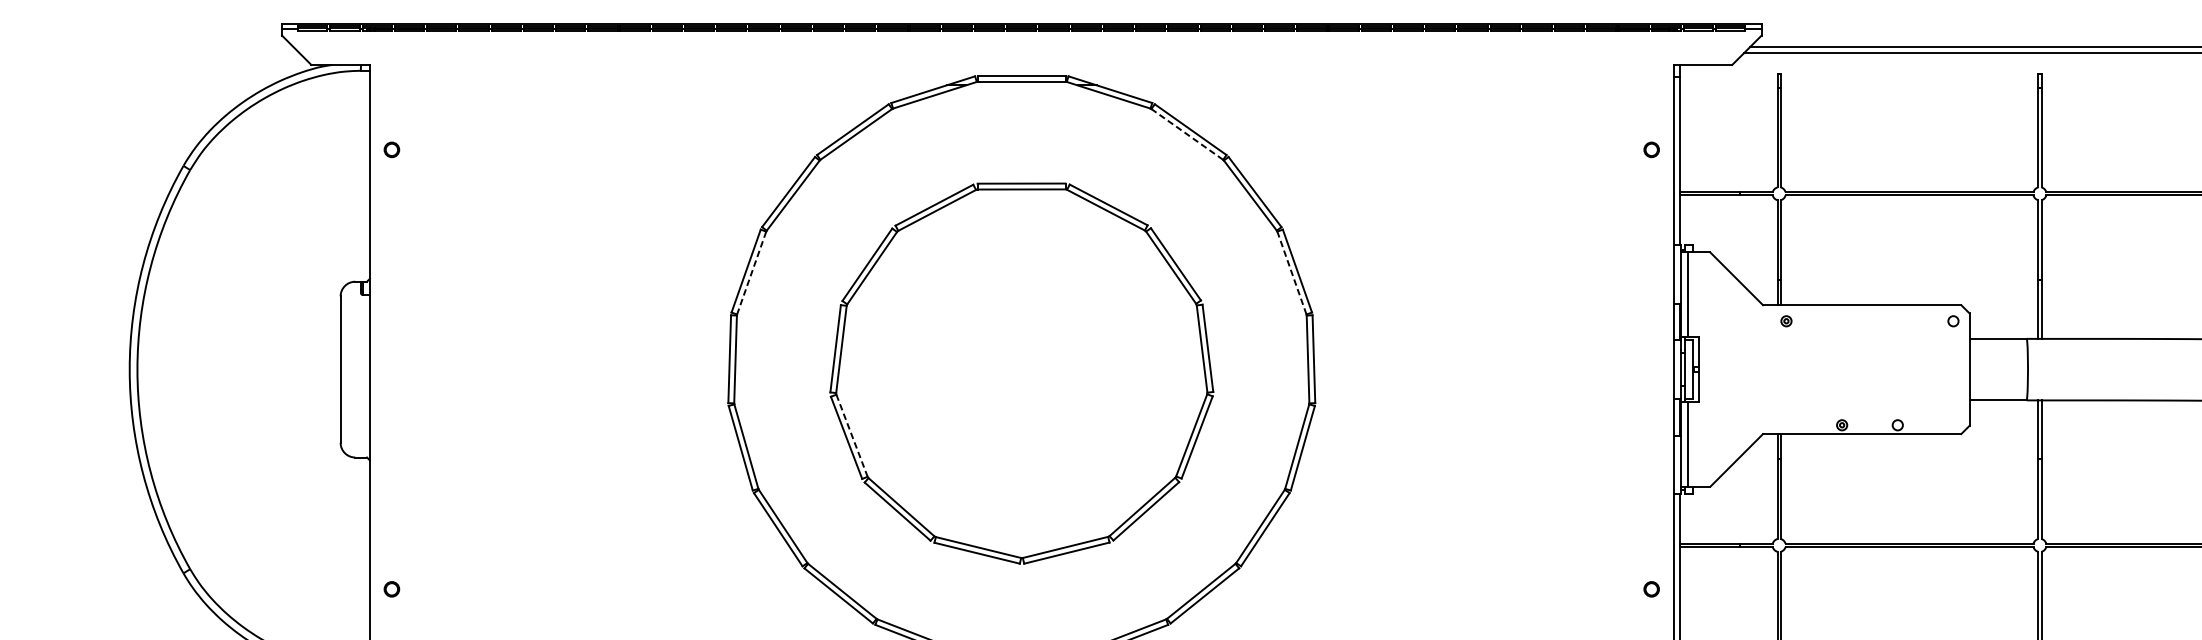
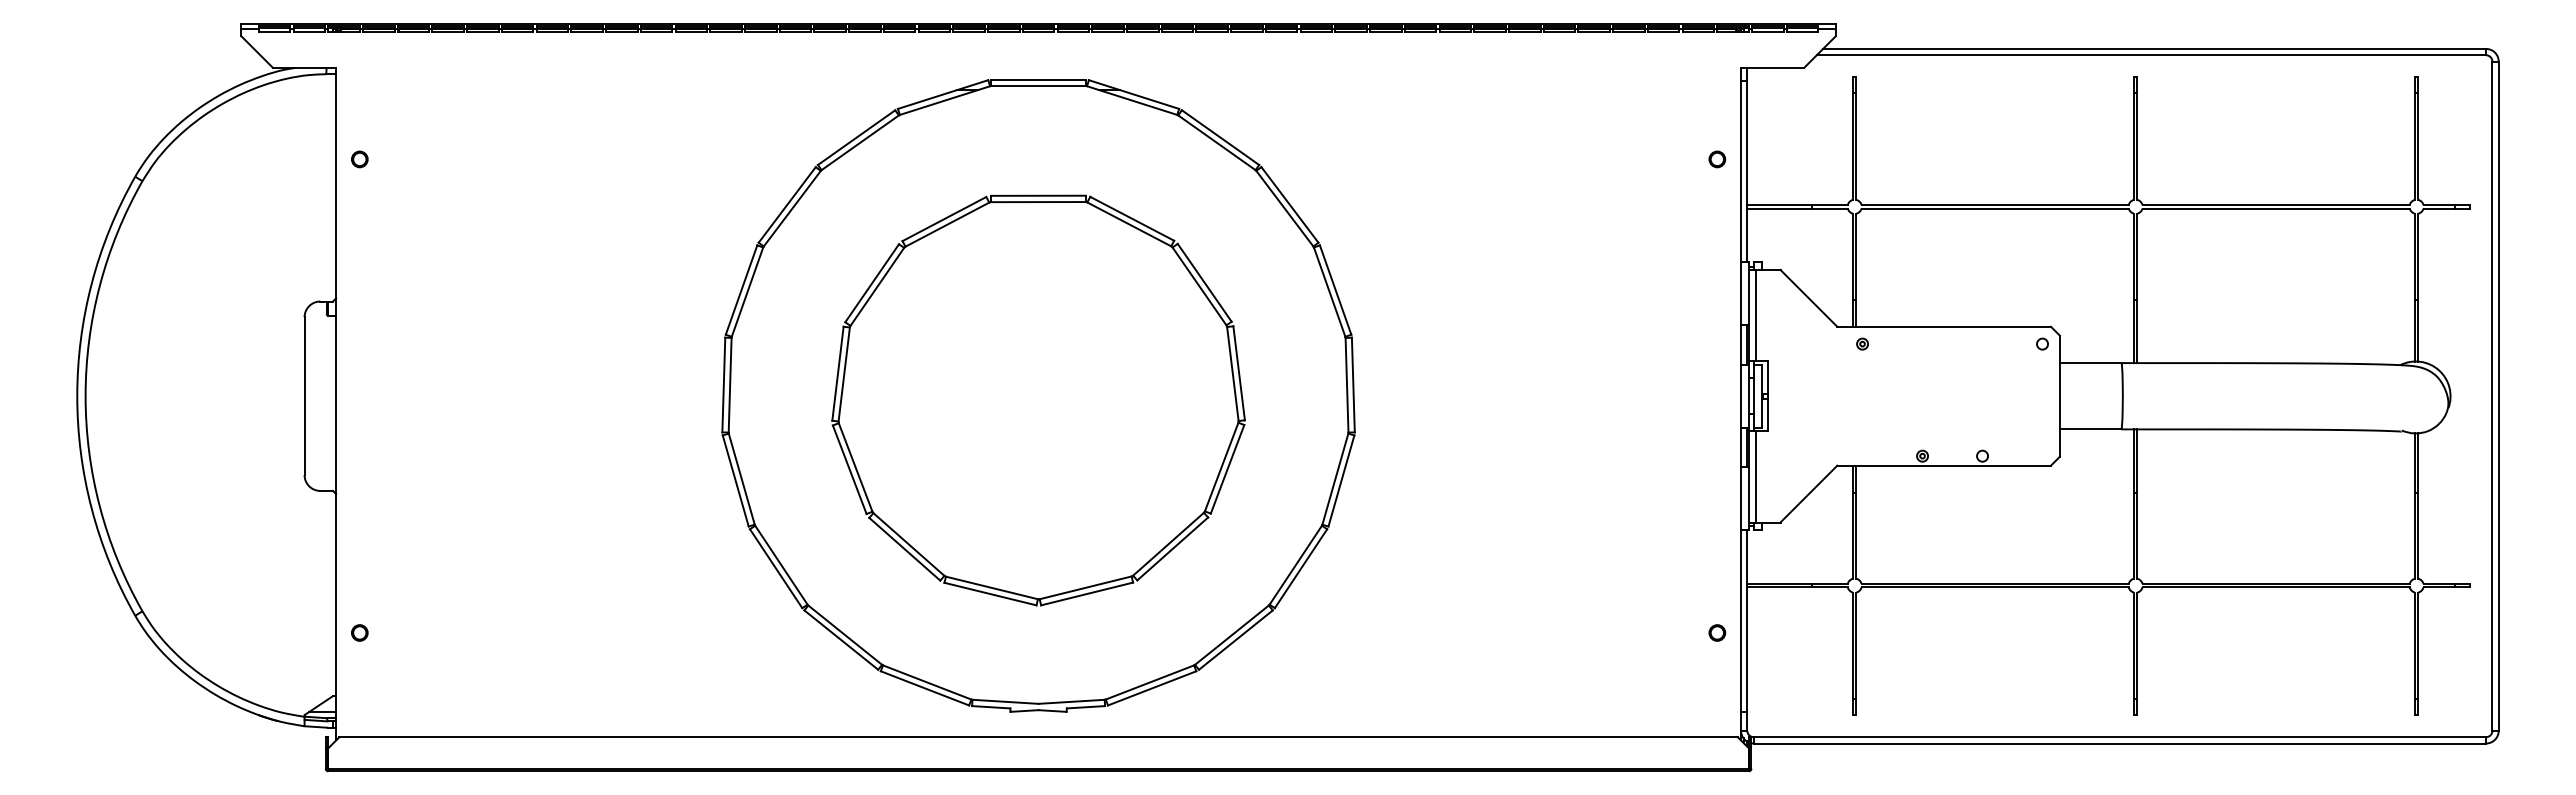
line: (1186, 134) -> (1216, 142), dashed -> solid
line: (1291, 272) -> (1329, 291), dashed -> solid
line: (751, 273) -> (747, 292), dashed -> solid
line: (851, 435) -> (855, 467), dashed -> solid

